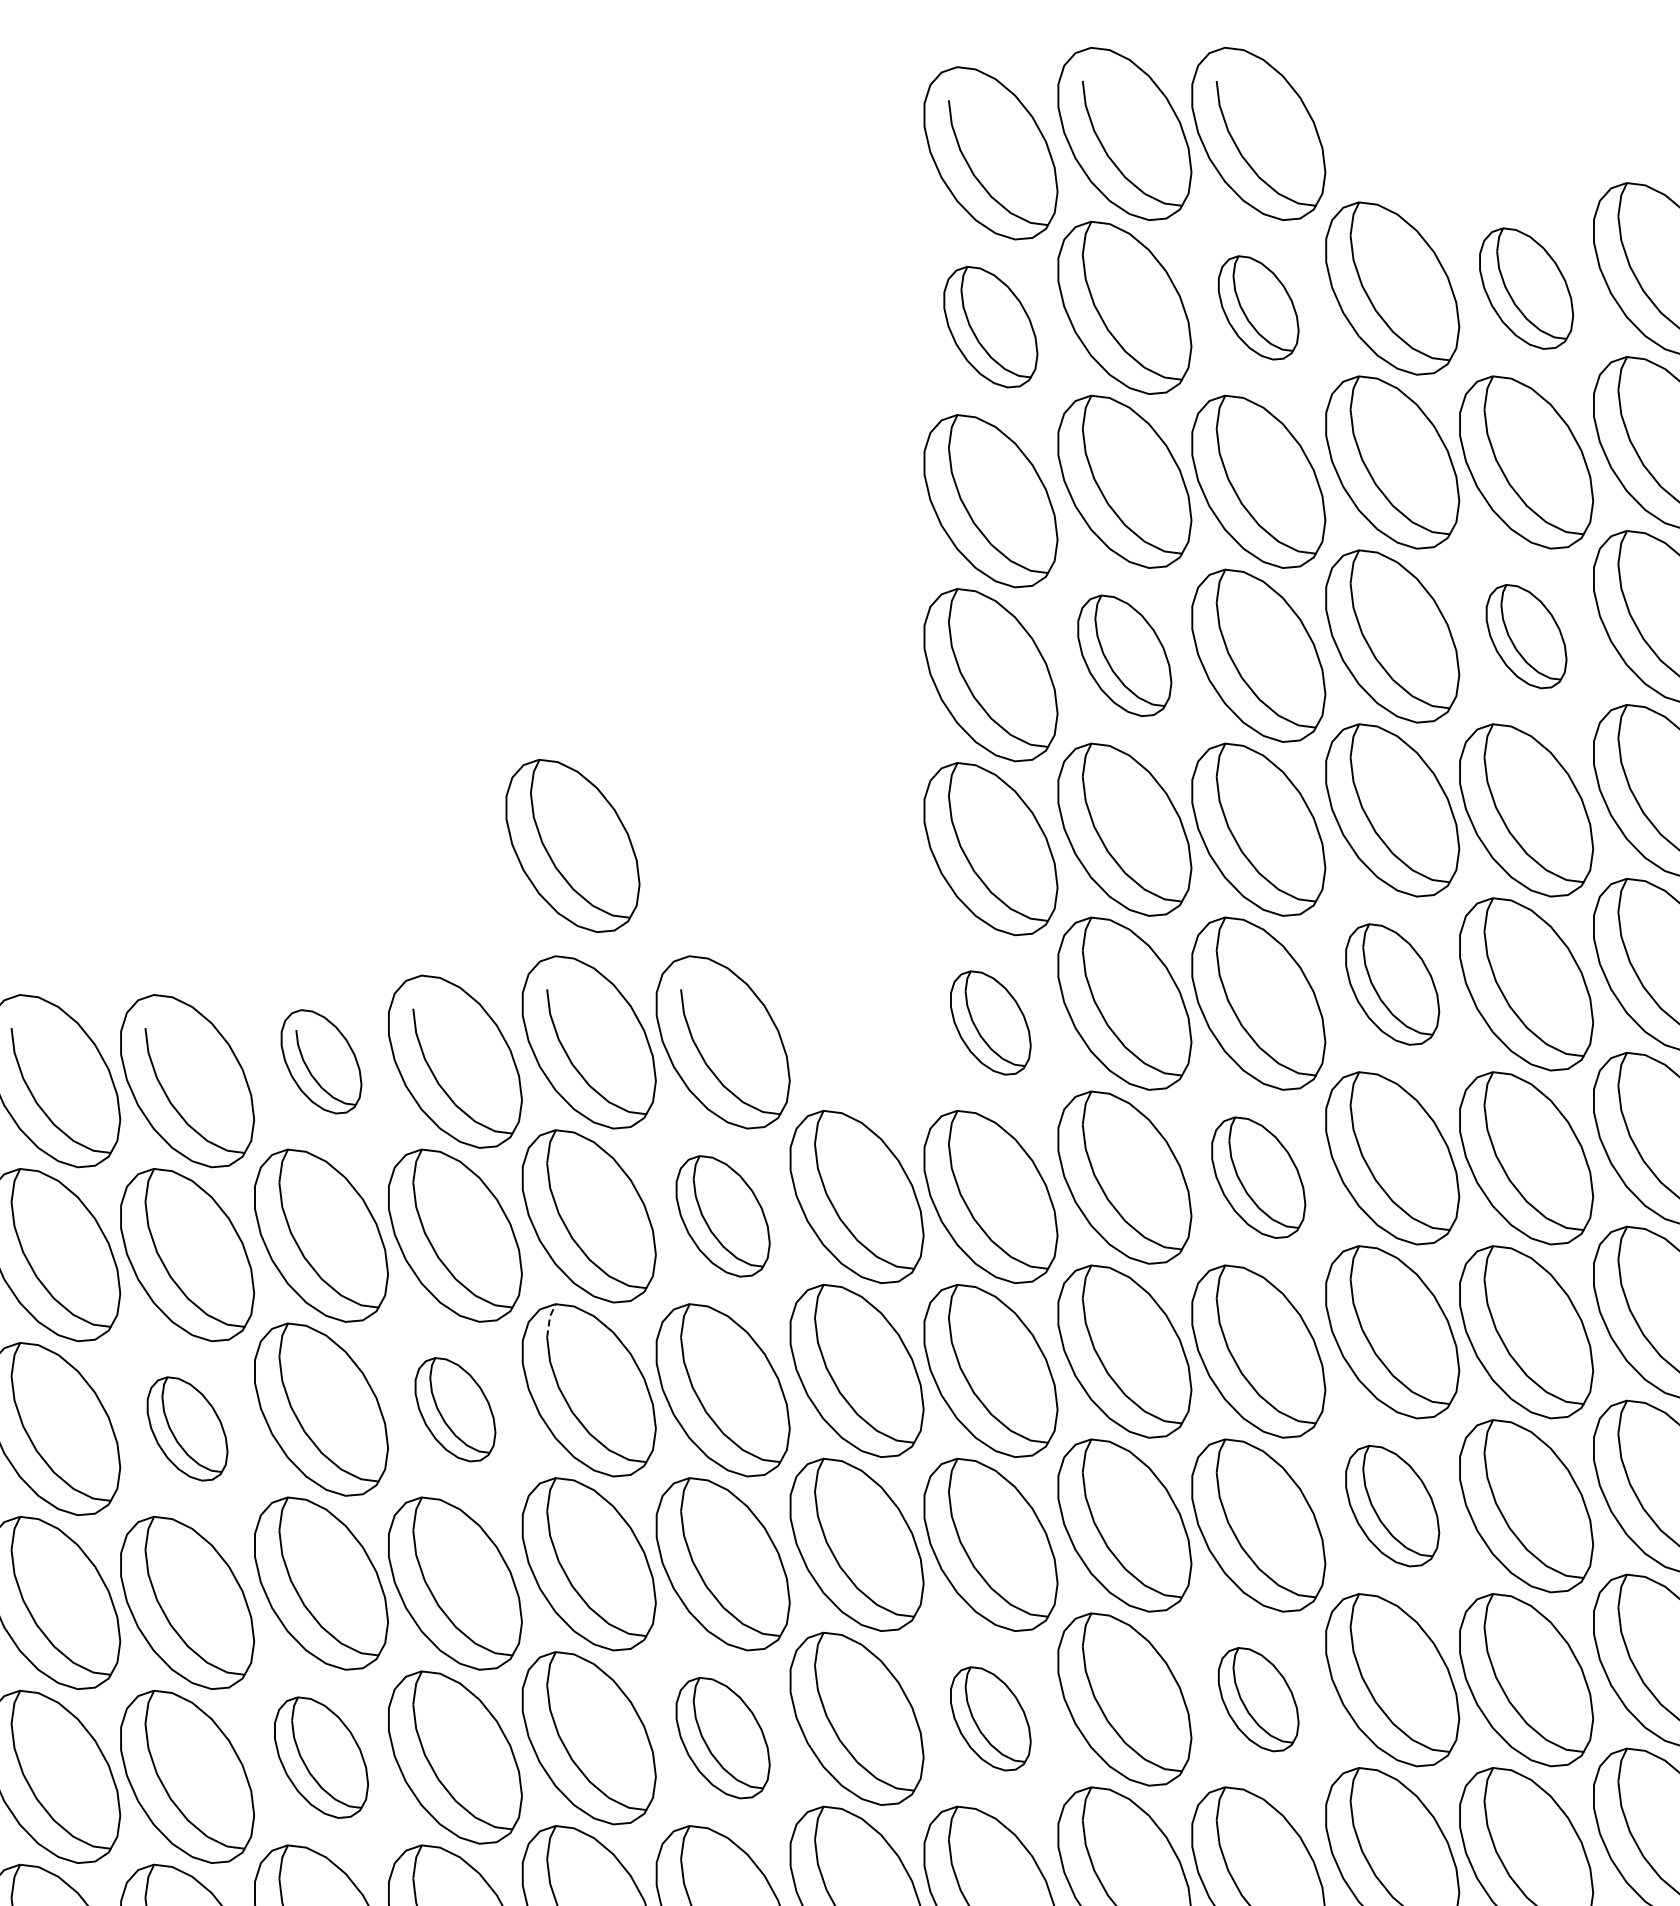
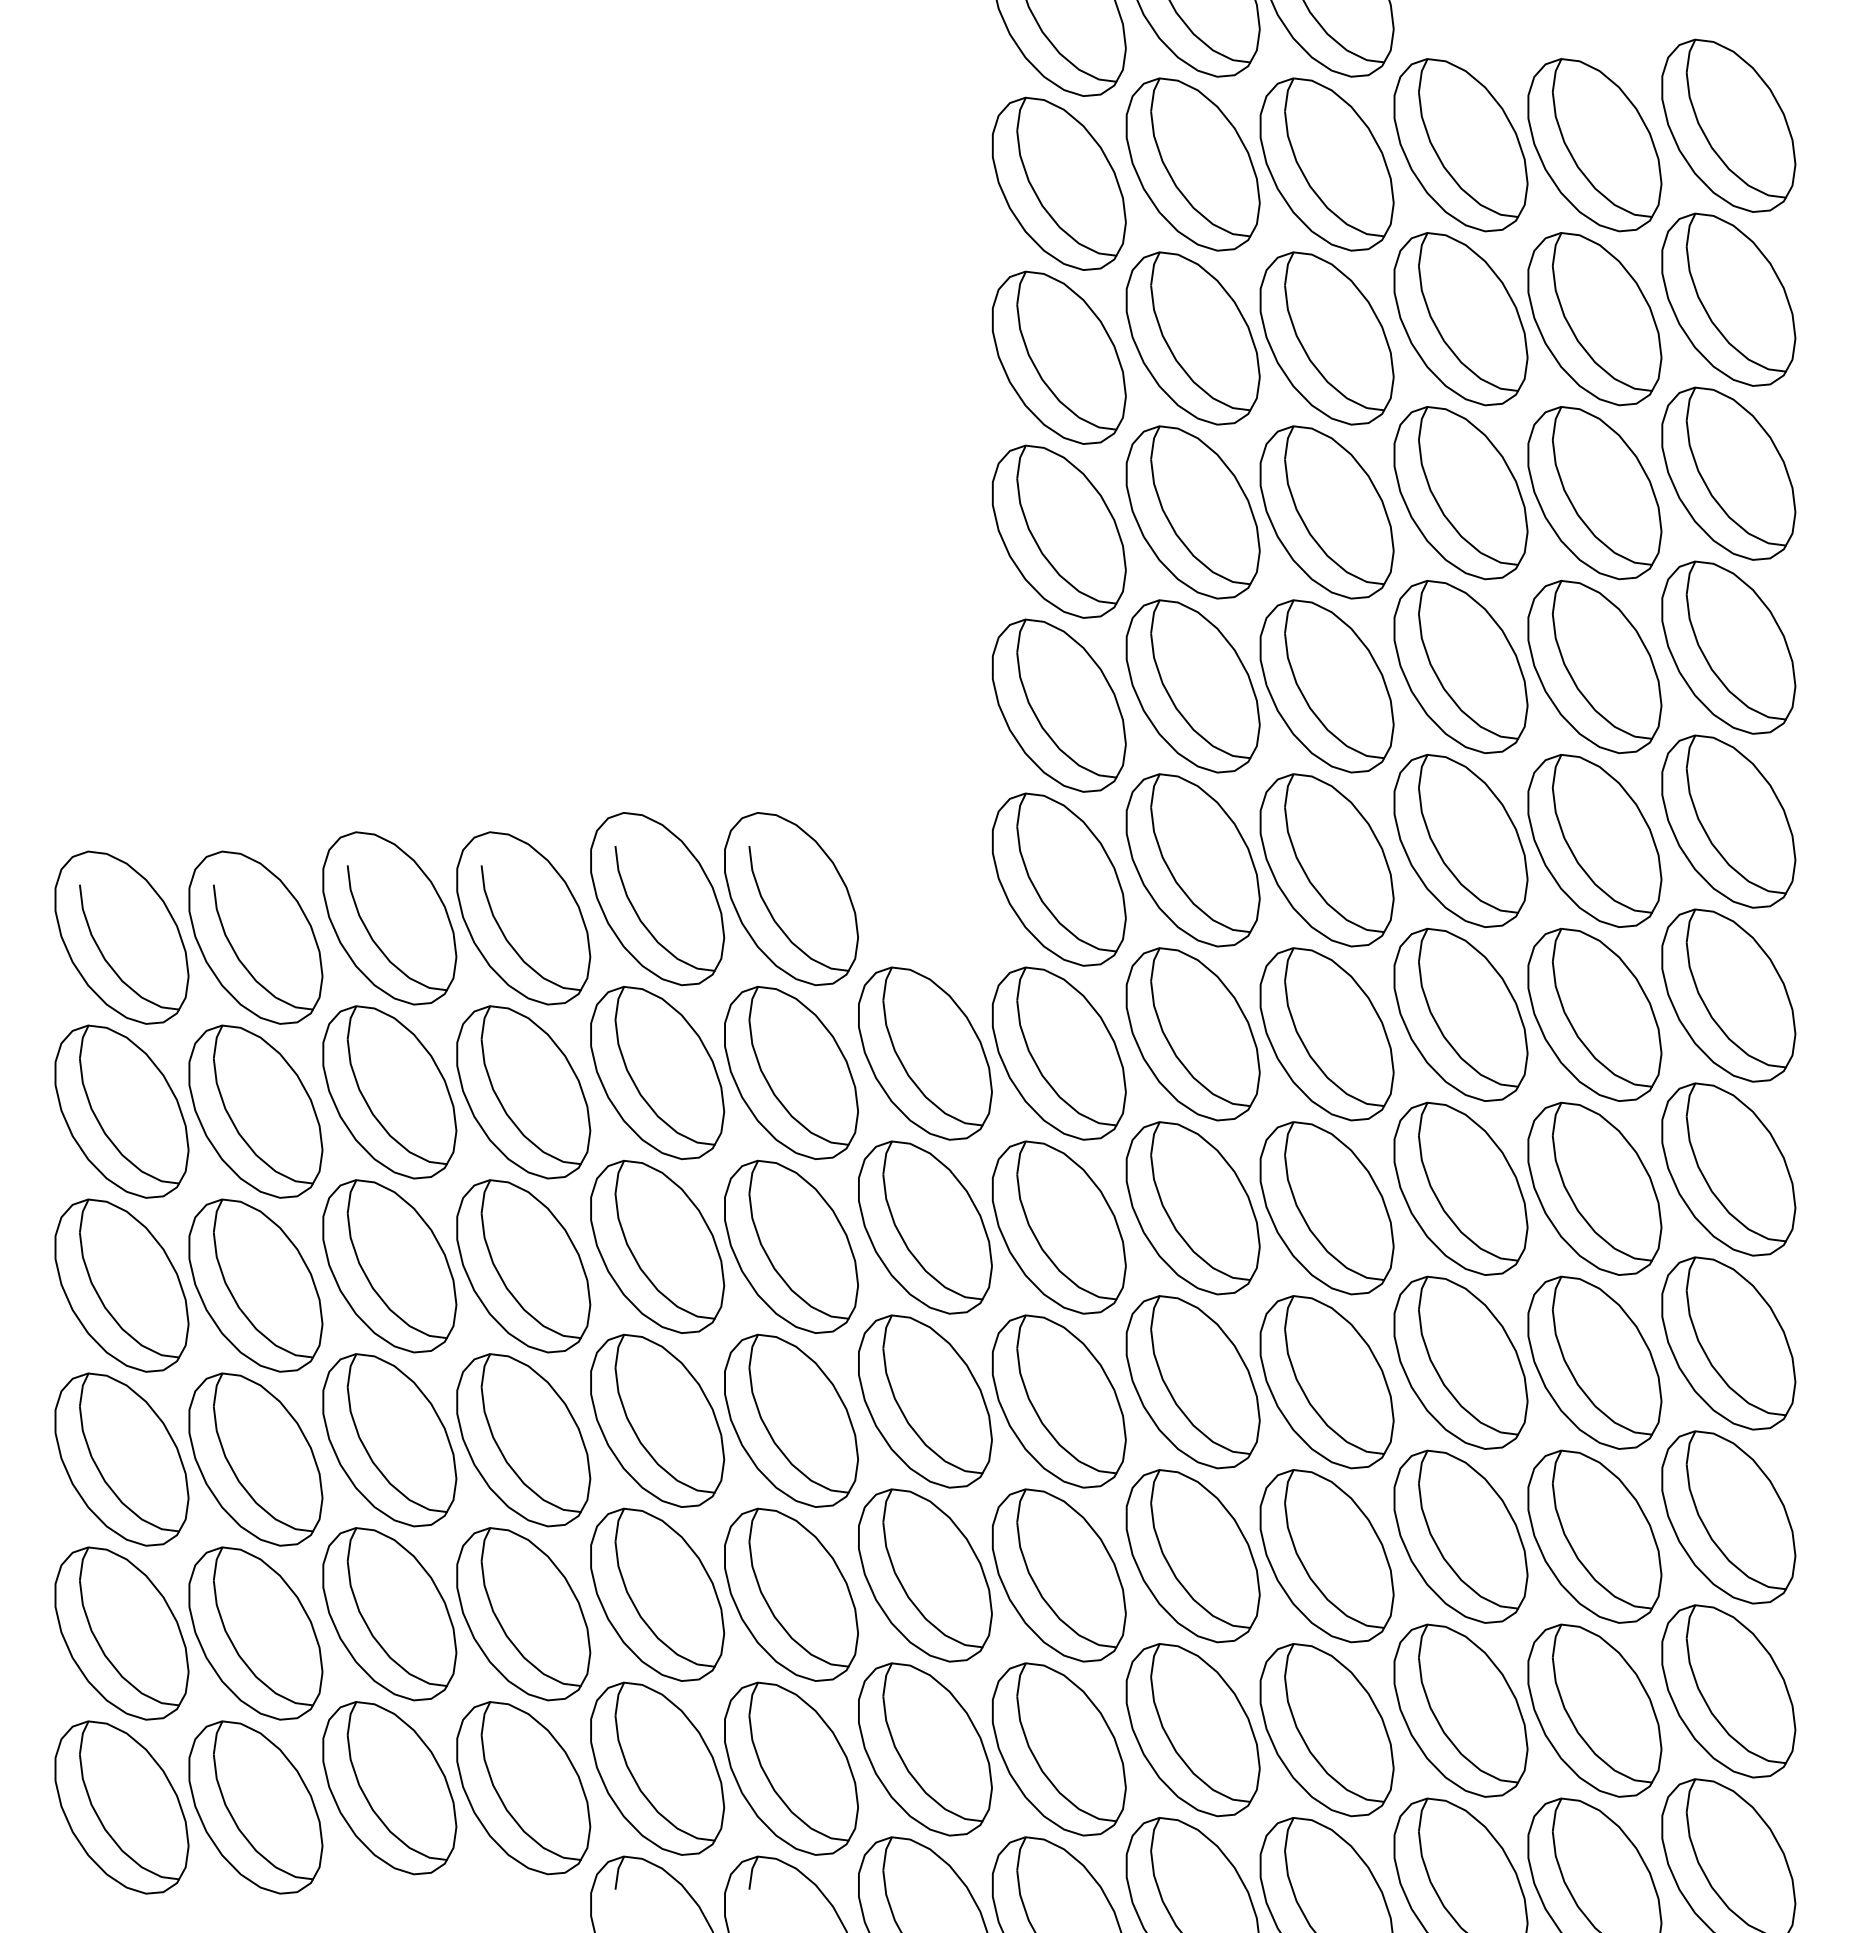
part: (1526, 288) -> (1594, 145), size x1.43
part: (1258, 307) -> (1326, 164), size x1.67
part: (990, 326) -> (1058, 183), size x1.43
part: (1526, 636) -> (1594, 493), size x1.67
part: (1124, 655) -> (1192, 512), size x1.43
part: (572, 845) -> (640, 702), removed
part: (1392, 984) -> (1460, 841), size x1.43
part: (990, 1022) -> (1058, 879), size x1.67
part: (321, 1061) -> (389, 918), size x1.67
part: (1258, 1177) -> (1326, 1034), size x1.43
part: (723, 1215) -> (791, 1072), size x1.43
line: (550, 1318) -> (618, 1175), dashed -> solid
part: (455, 1409) -> (523, 1266), size x1.67
part: (187, 1428) -> (255, 1285), size x1.67
part: (1392, 1505) -> (1460, 1362), size x1.43
part: (1258, 1699) -> (1326, 1556), size x1.67
part: (990, 1718) -> (1058, 1575), size x1.67
part: (723, 1737) -> (791, 1594), size x1.43
part: (321, 1757) -> (389, 1614), size x1.43

